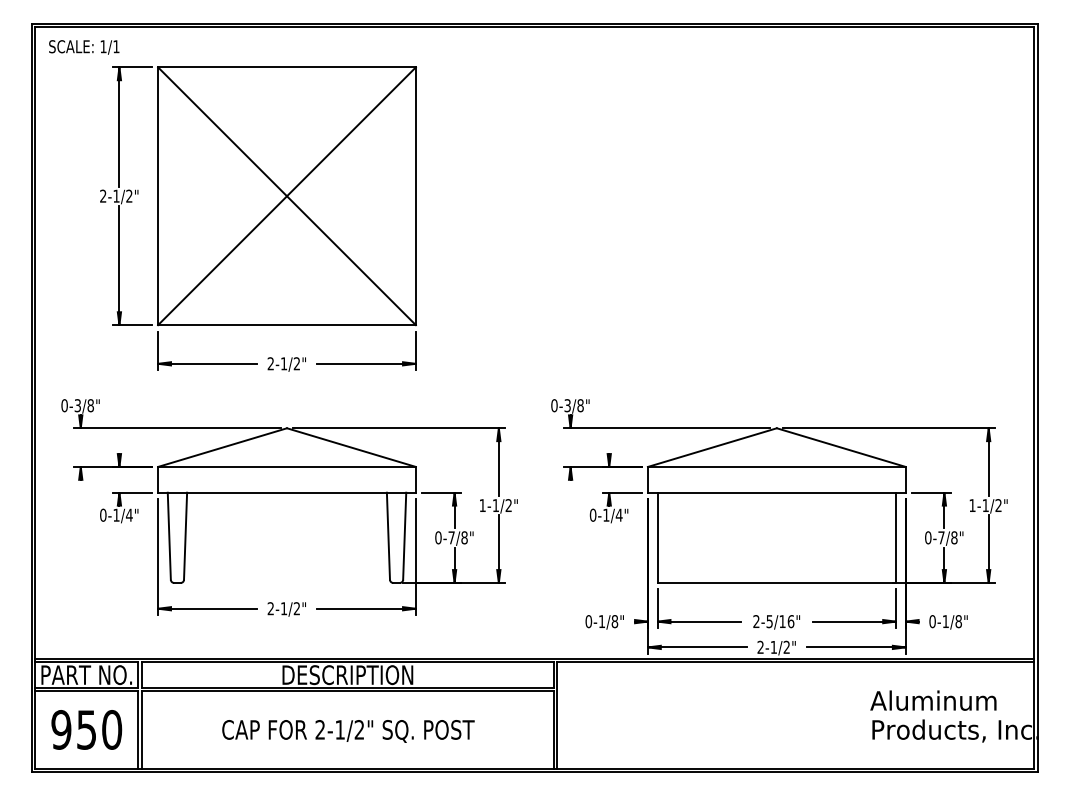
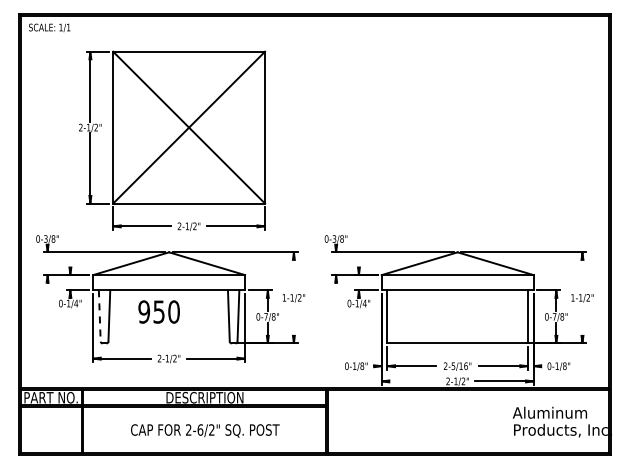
part: (258, 218) -> (172, 140), moved
line: (498, 462) -> (293, 272), removed
line: (988, 462) -> (582, 272), removed
line: (168, 535) -> (99, 315), solid -> dashed
line: (498, 549) -> (293, 323), removed
line: (988, 549) -> (582, 323), removed
line: (696, 647) -> (410, 381), removed
text: (85, 729) -> (158, 311), moved
text: (340, 729) -> (200, 429), 2-1/2" -> 2-6/2"

